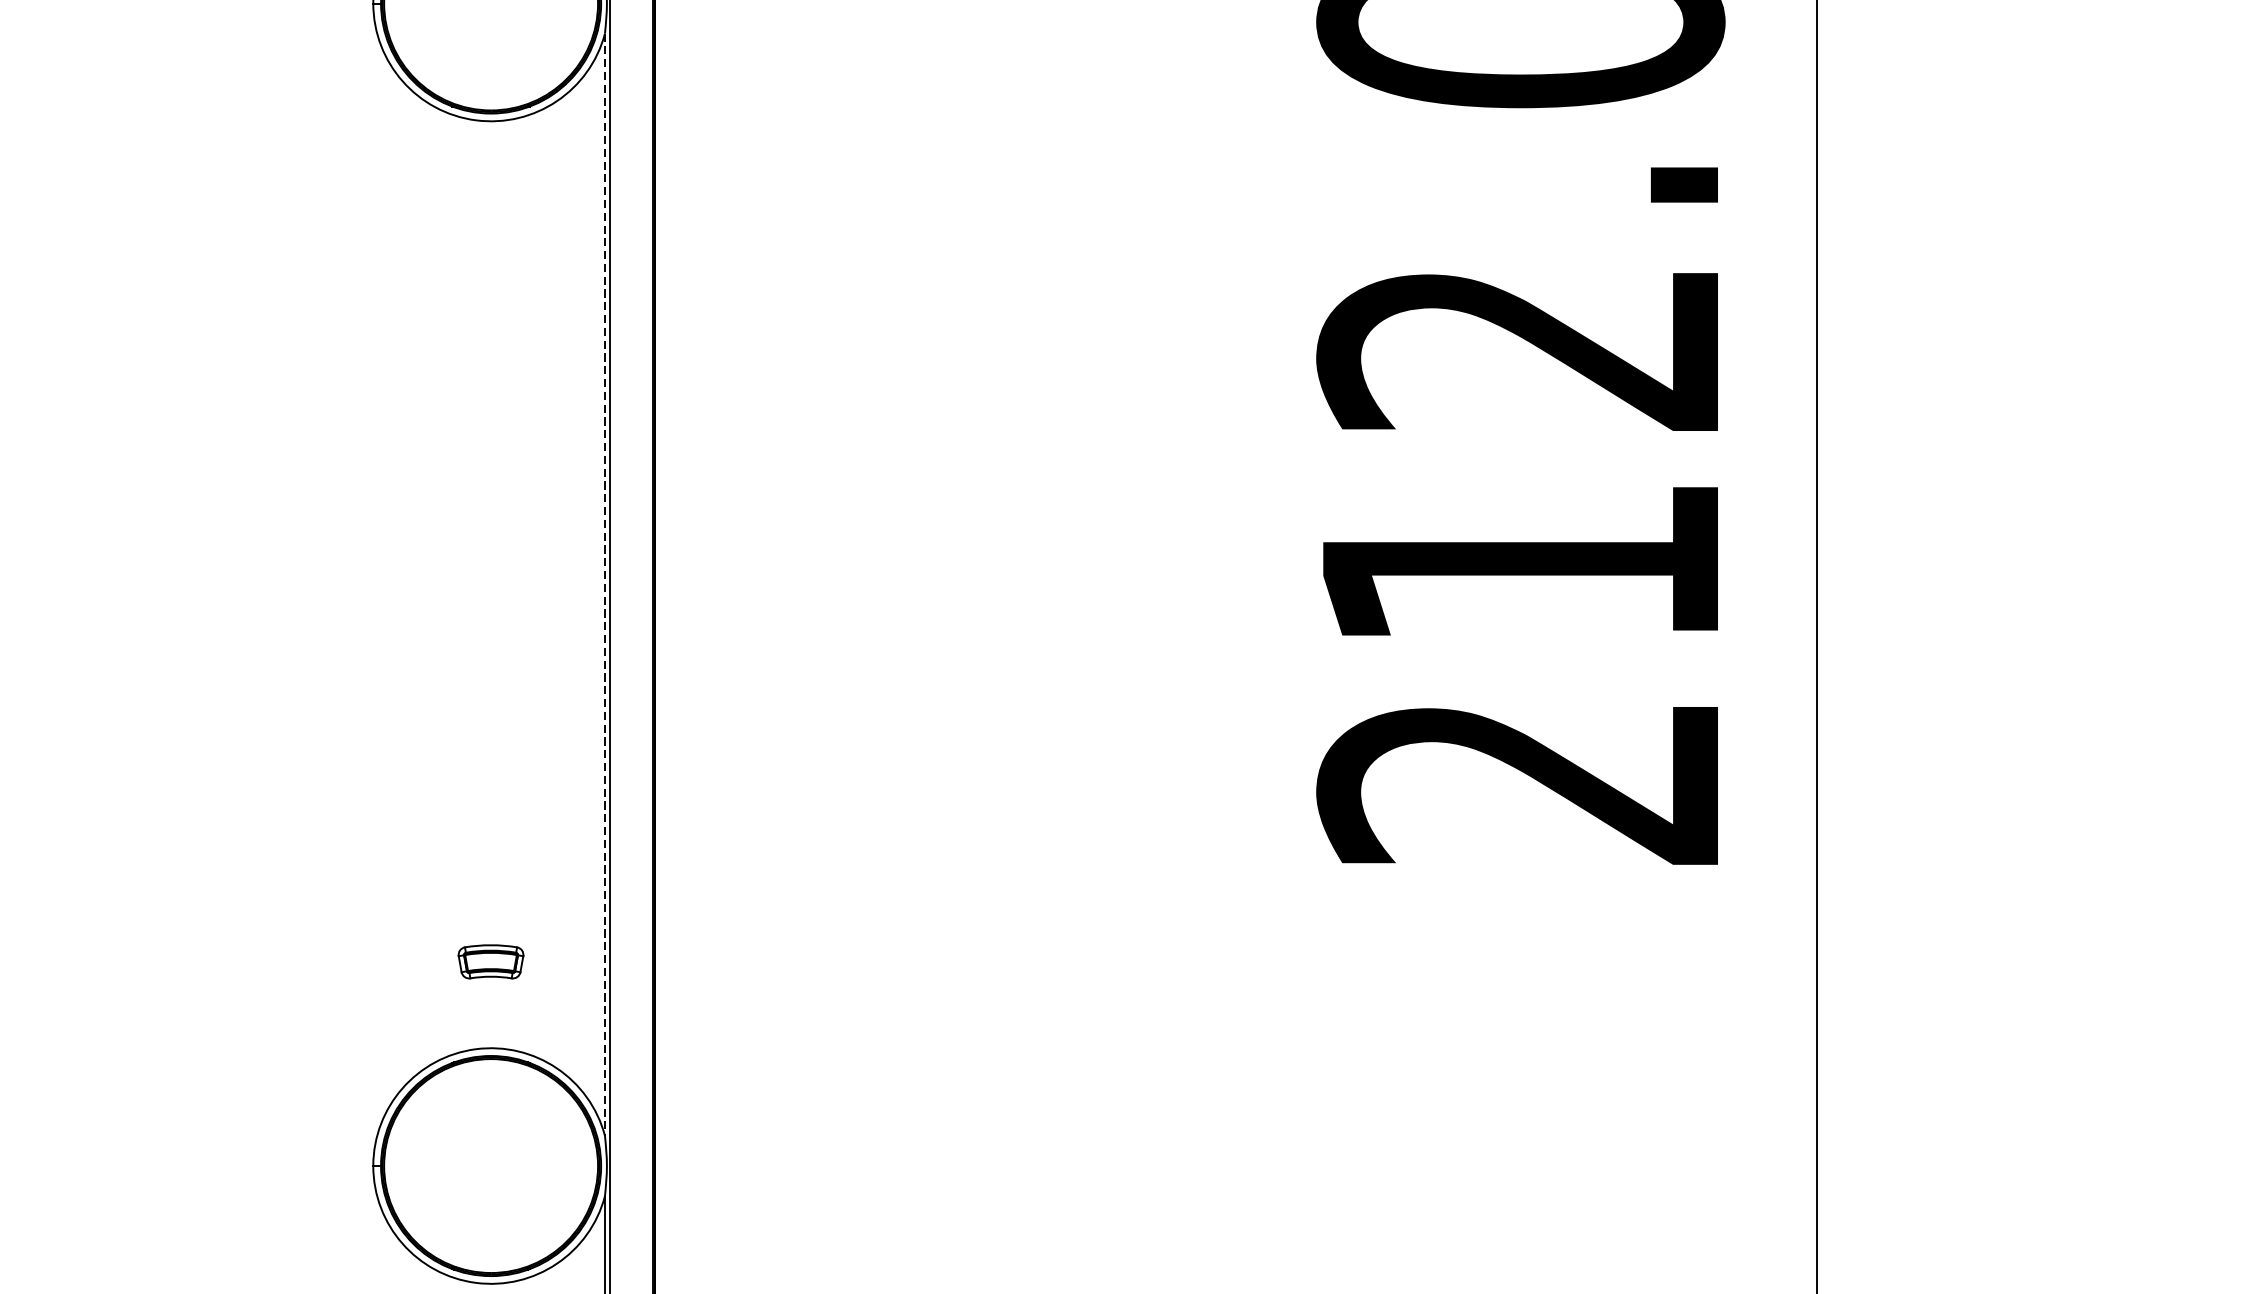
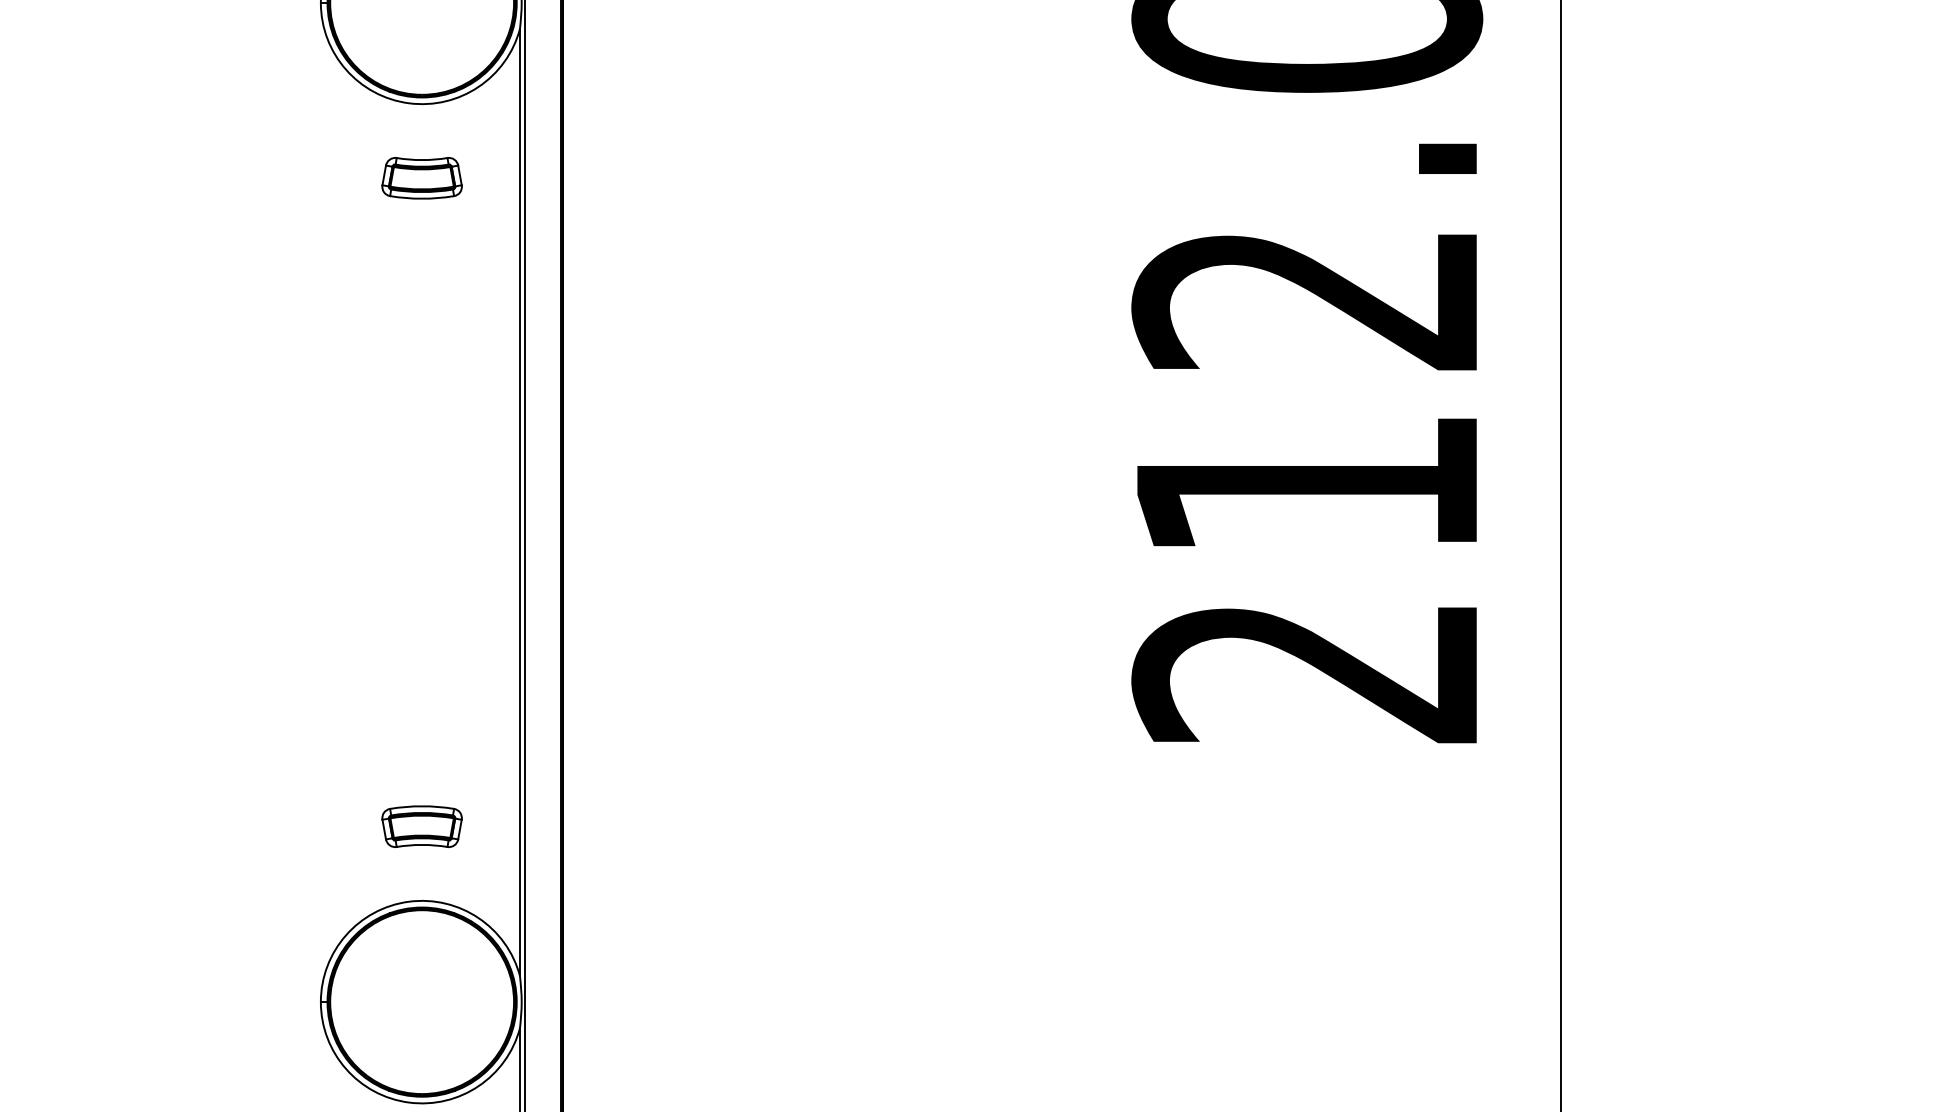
part: (490, 207) -> (421, 178), added
line: (605, 584) -> (520, 502), dashed -> solid
part: (490, 961) -> (421, 826), size x1.43

